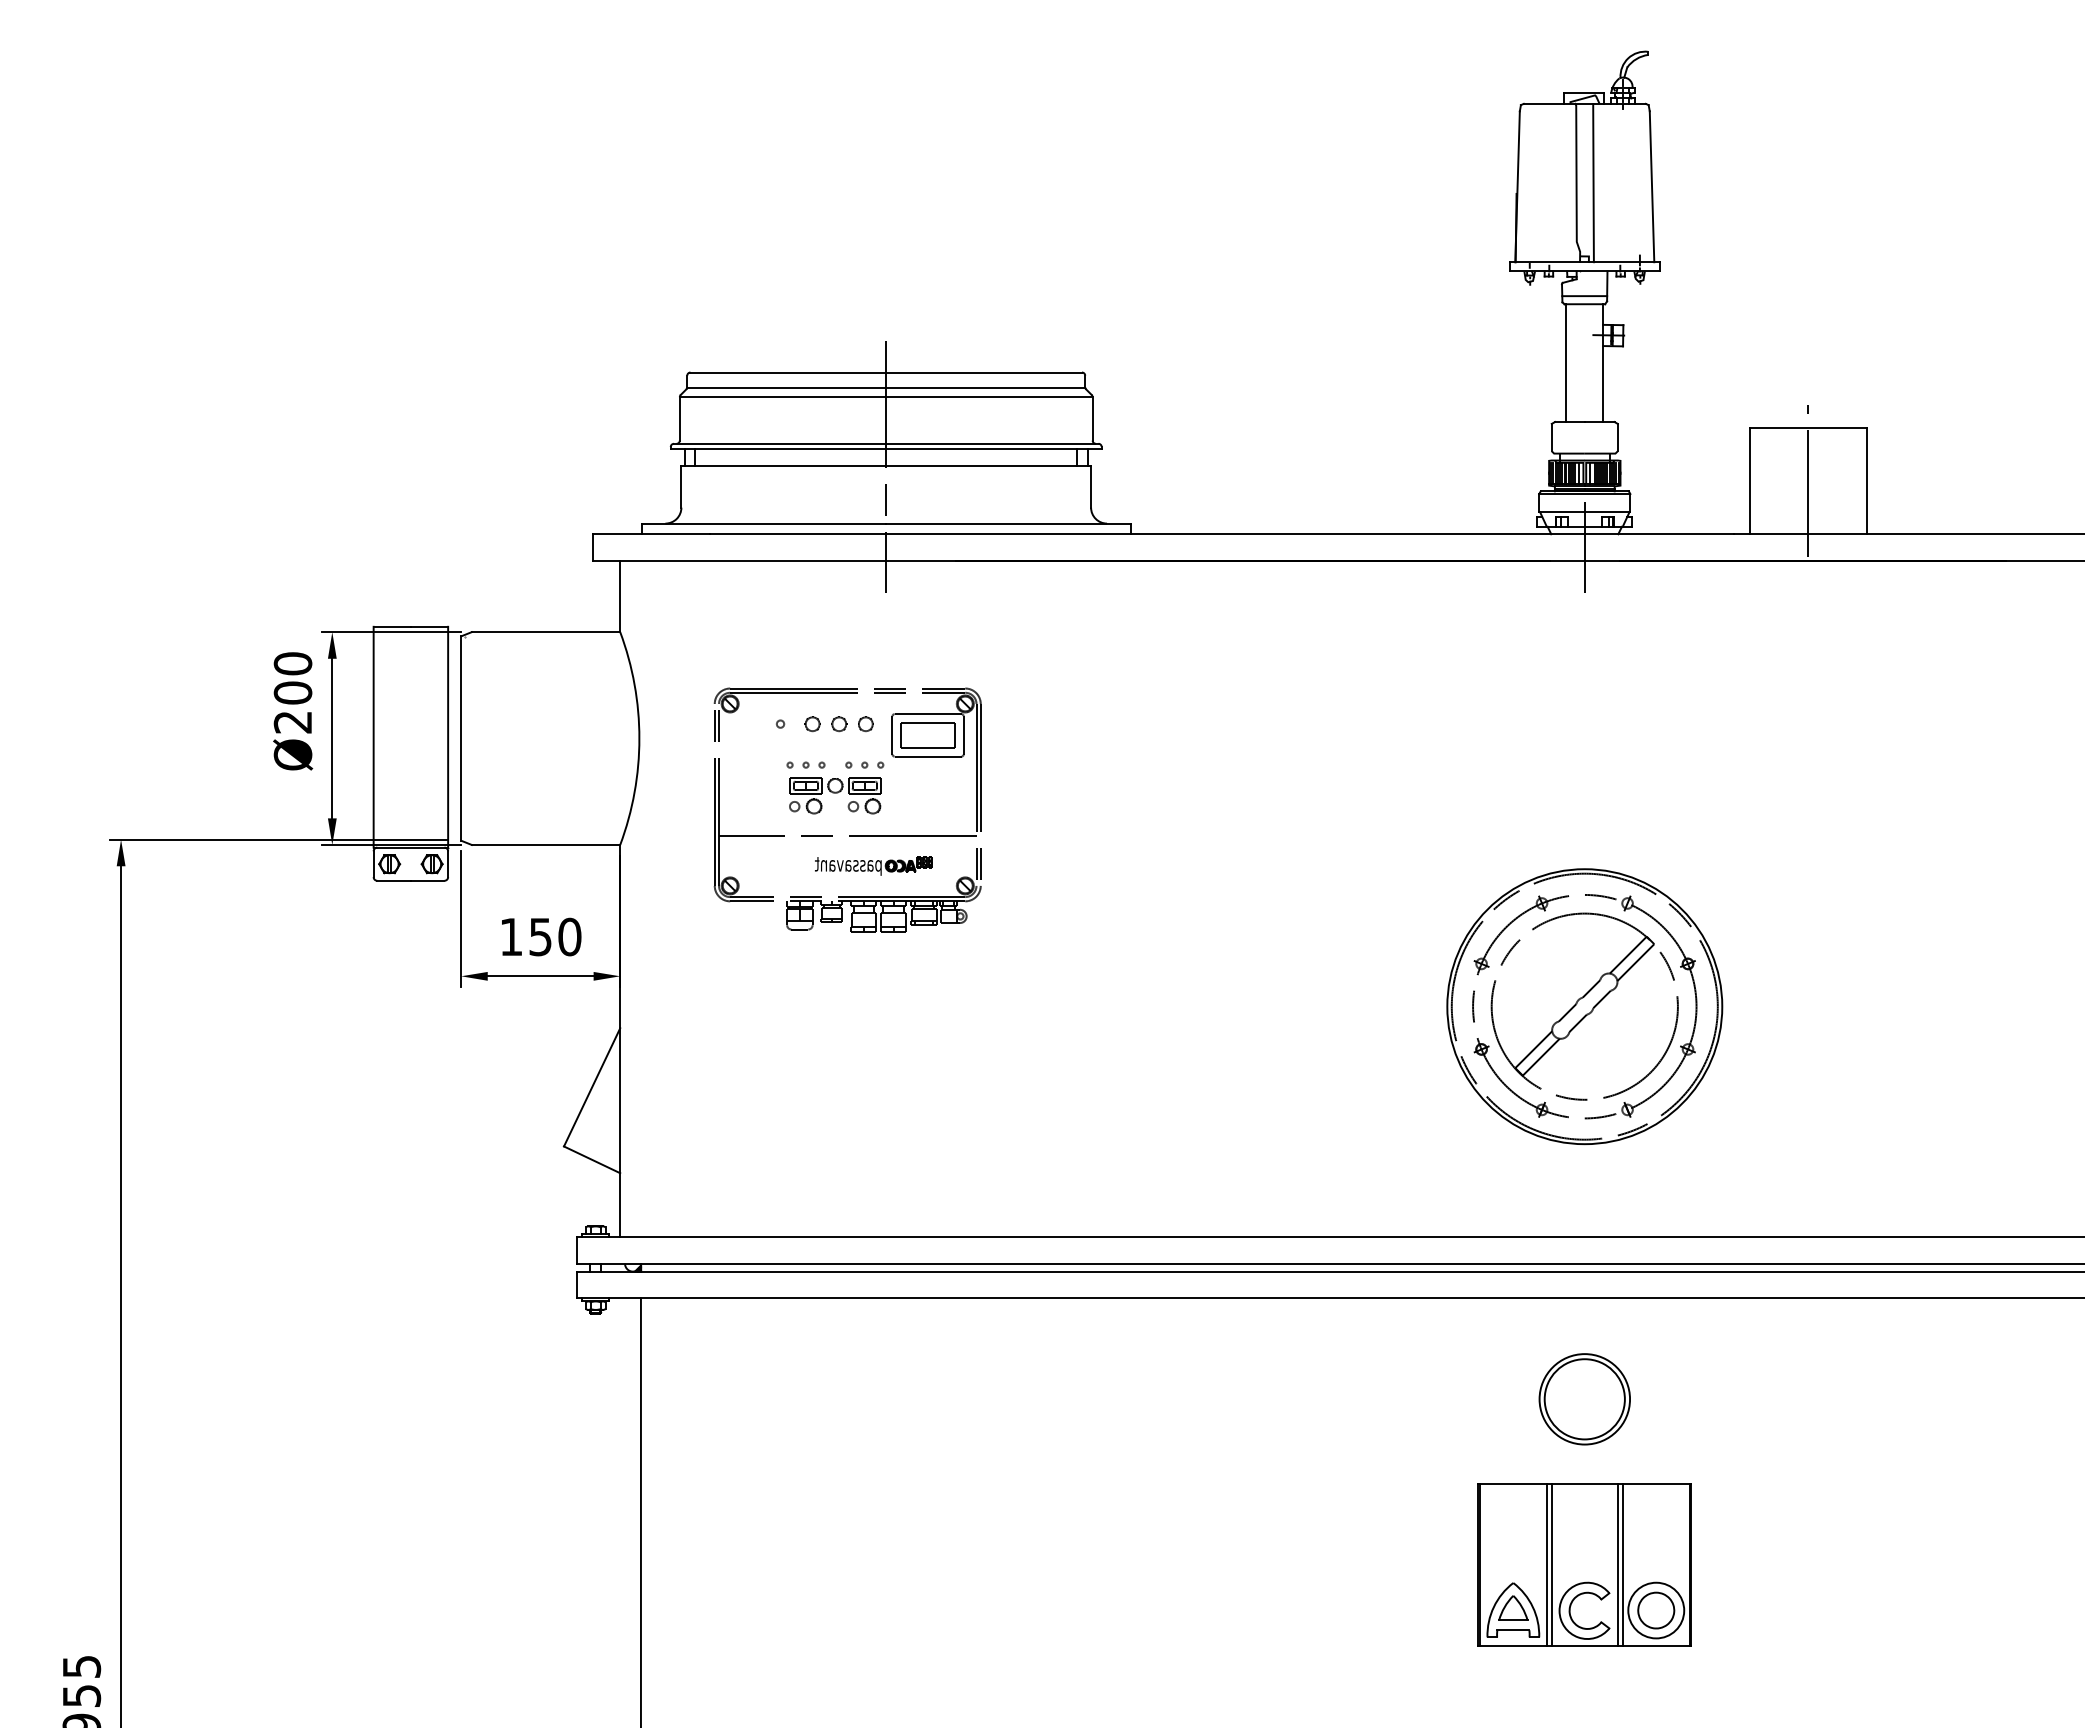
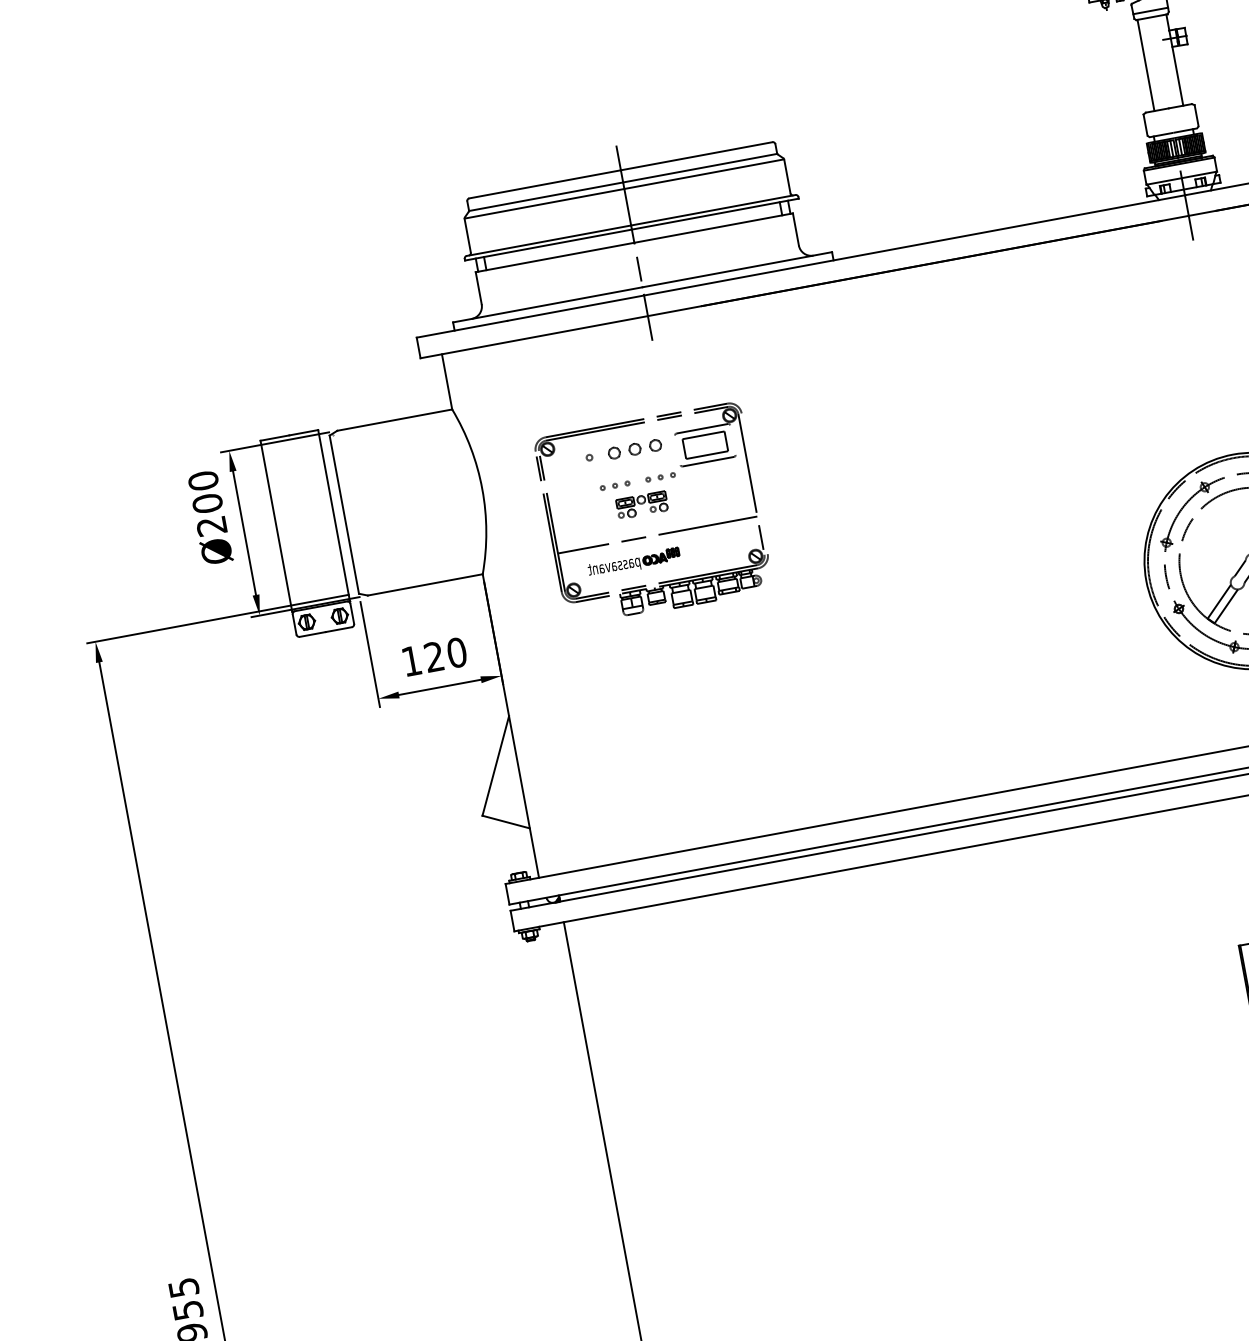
line: (892, 735) -> (677, 450), removed
line: (963, 735) -> (732, 440), removed
line: (980, 794) -> (754, 483), removed
part: (835, 795) -> (642, 505), size x0.7
part: (873, 865) -> (633, 562), moved
text: (540, 936) -> (434, 656), 150 -> 120

